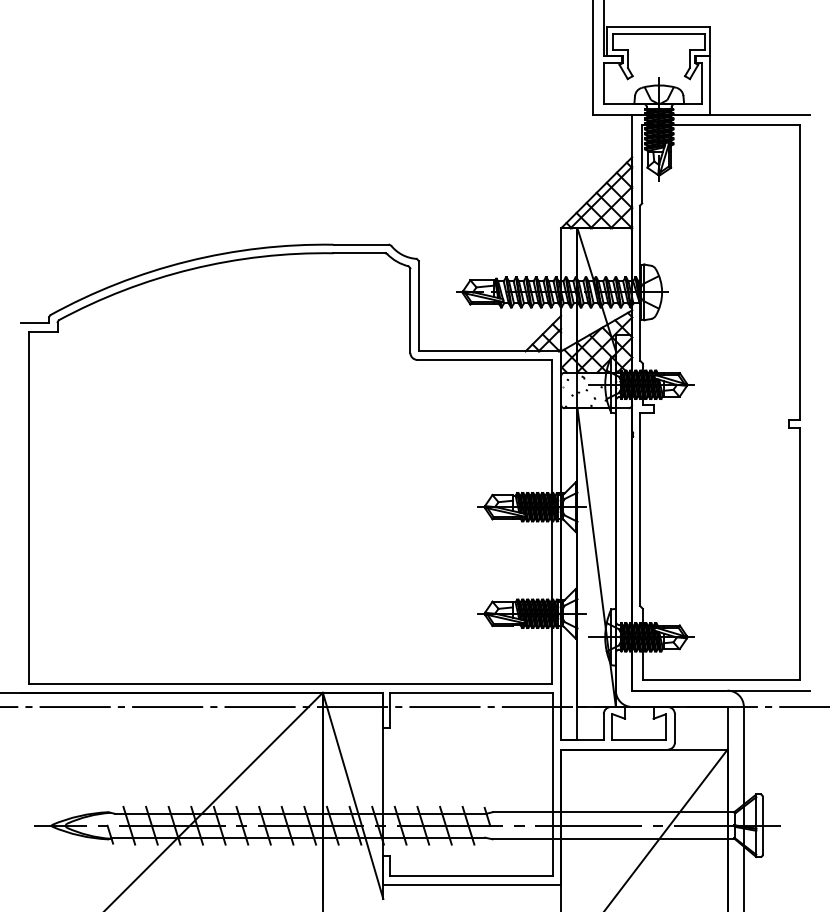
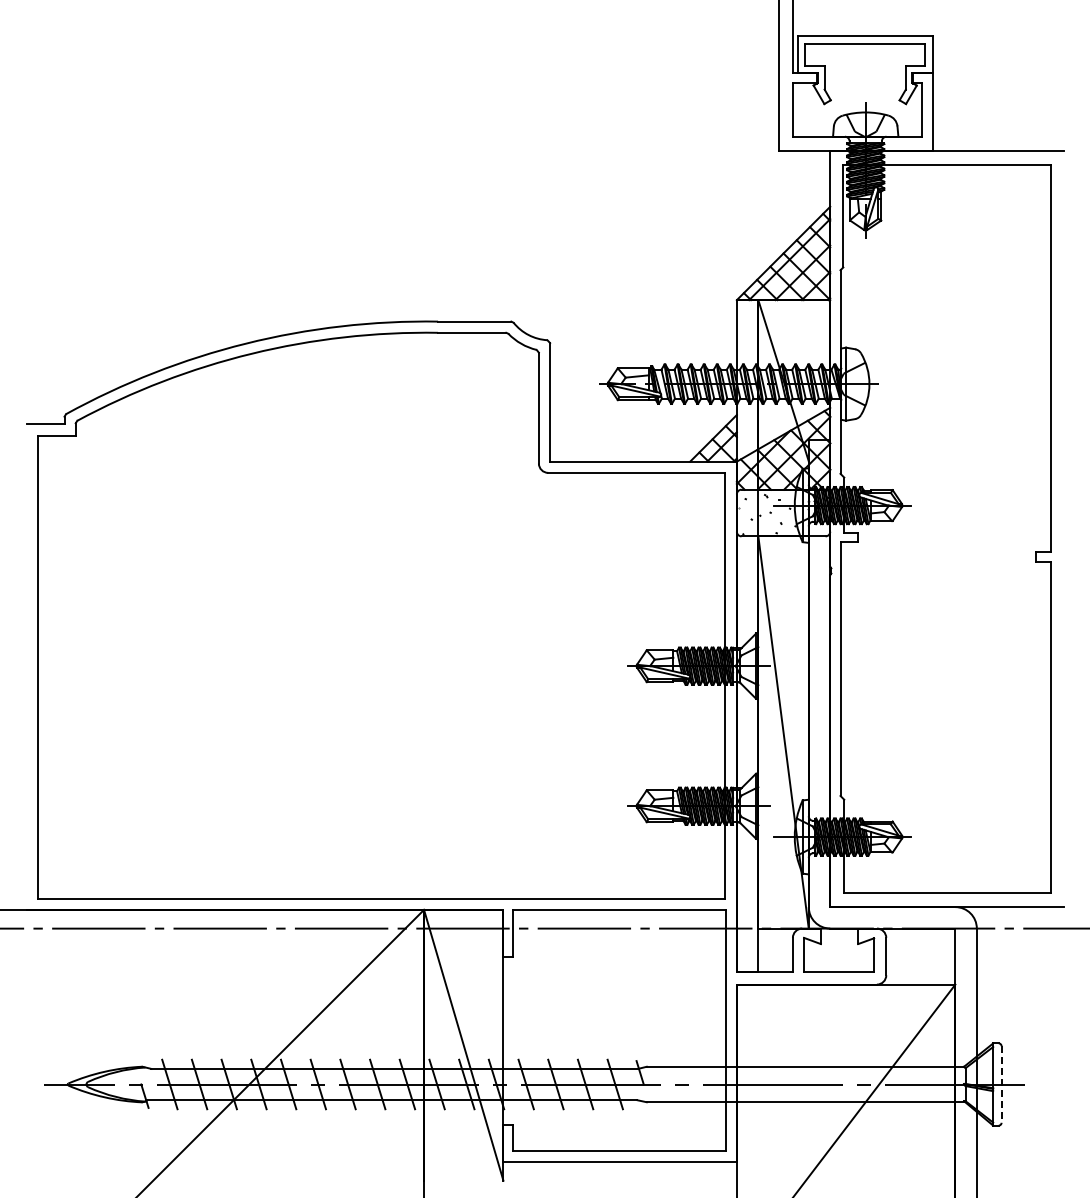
line: (762, 826) -> (1001, 1085), solid -> dashed

